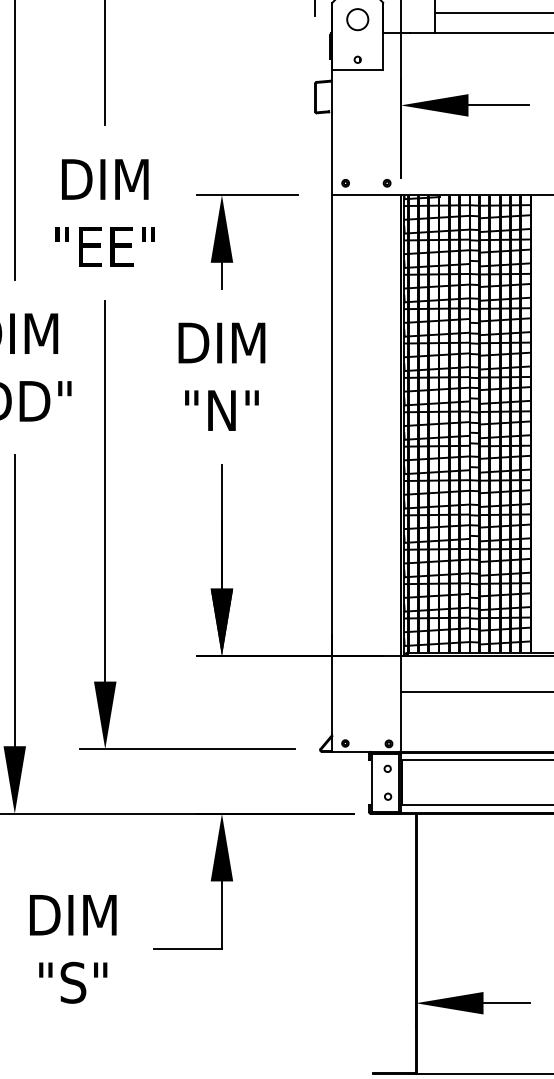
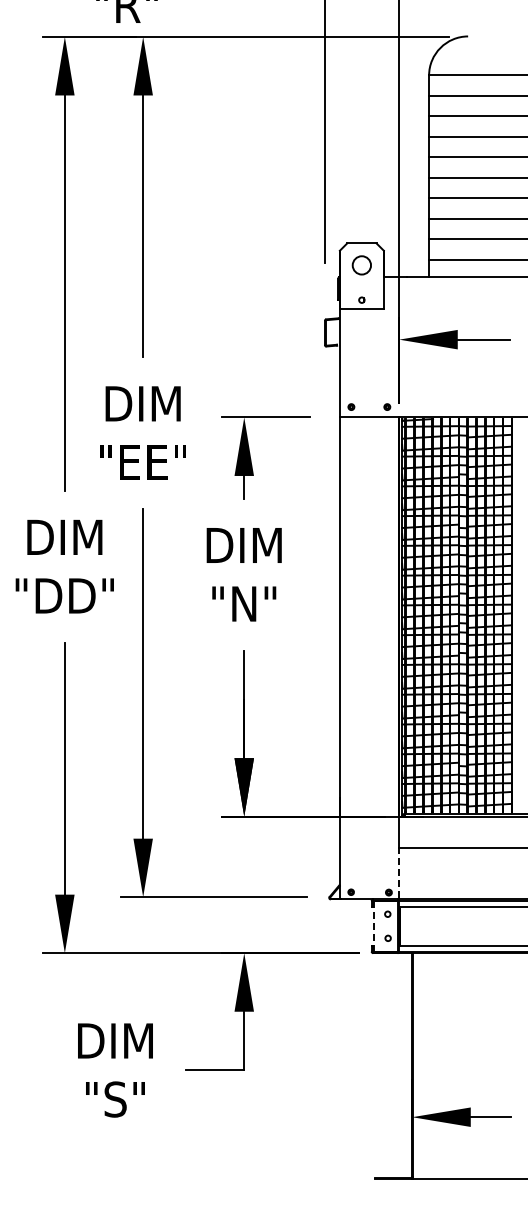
line: (401, 720) -> (399, 872), solid -> dashed
line: (371, 783) -> (373, 926), solid -> dashed

